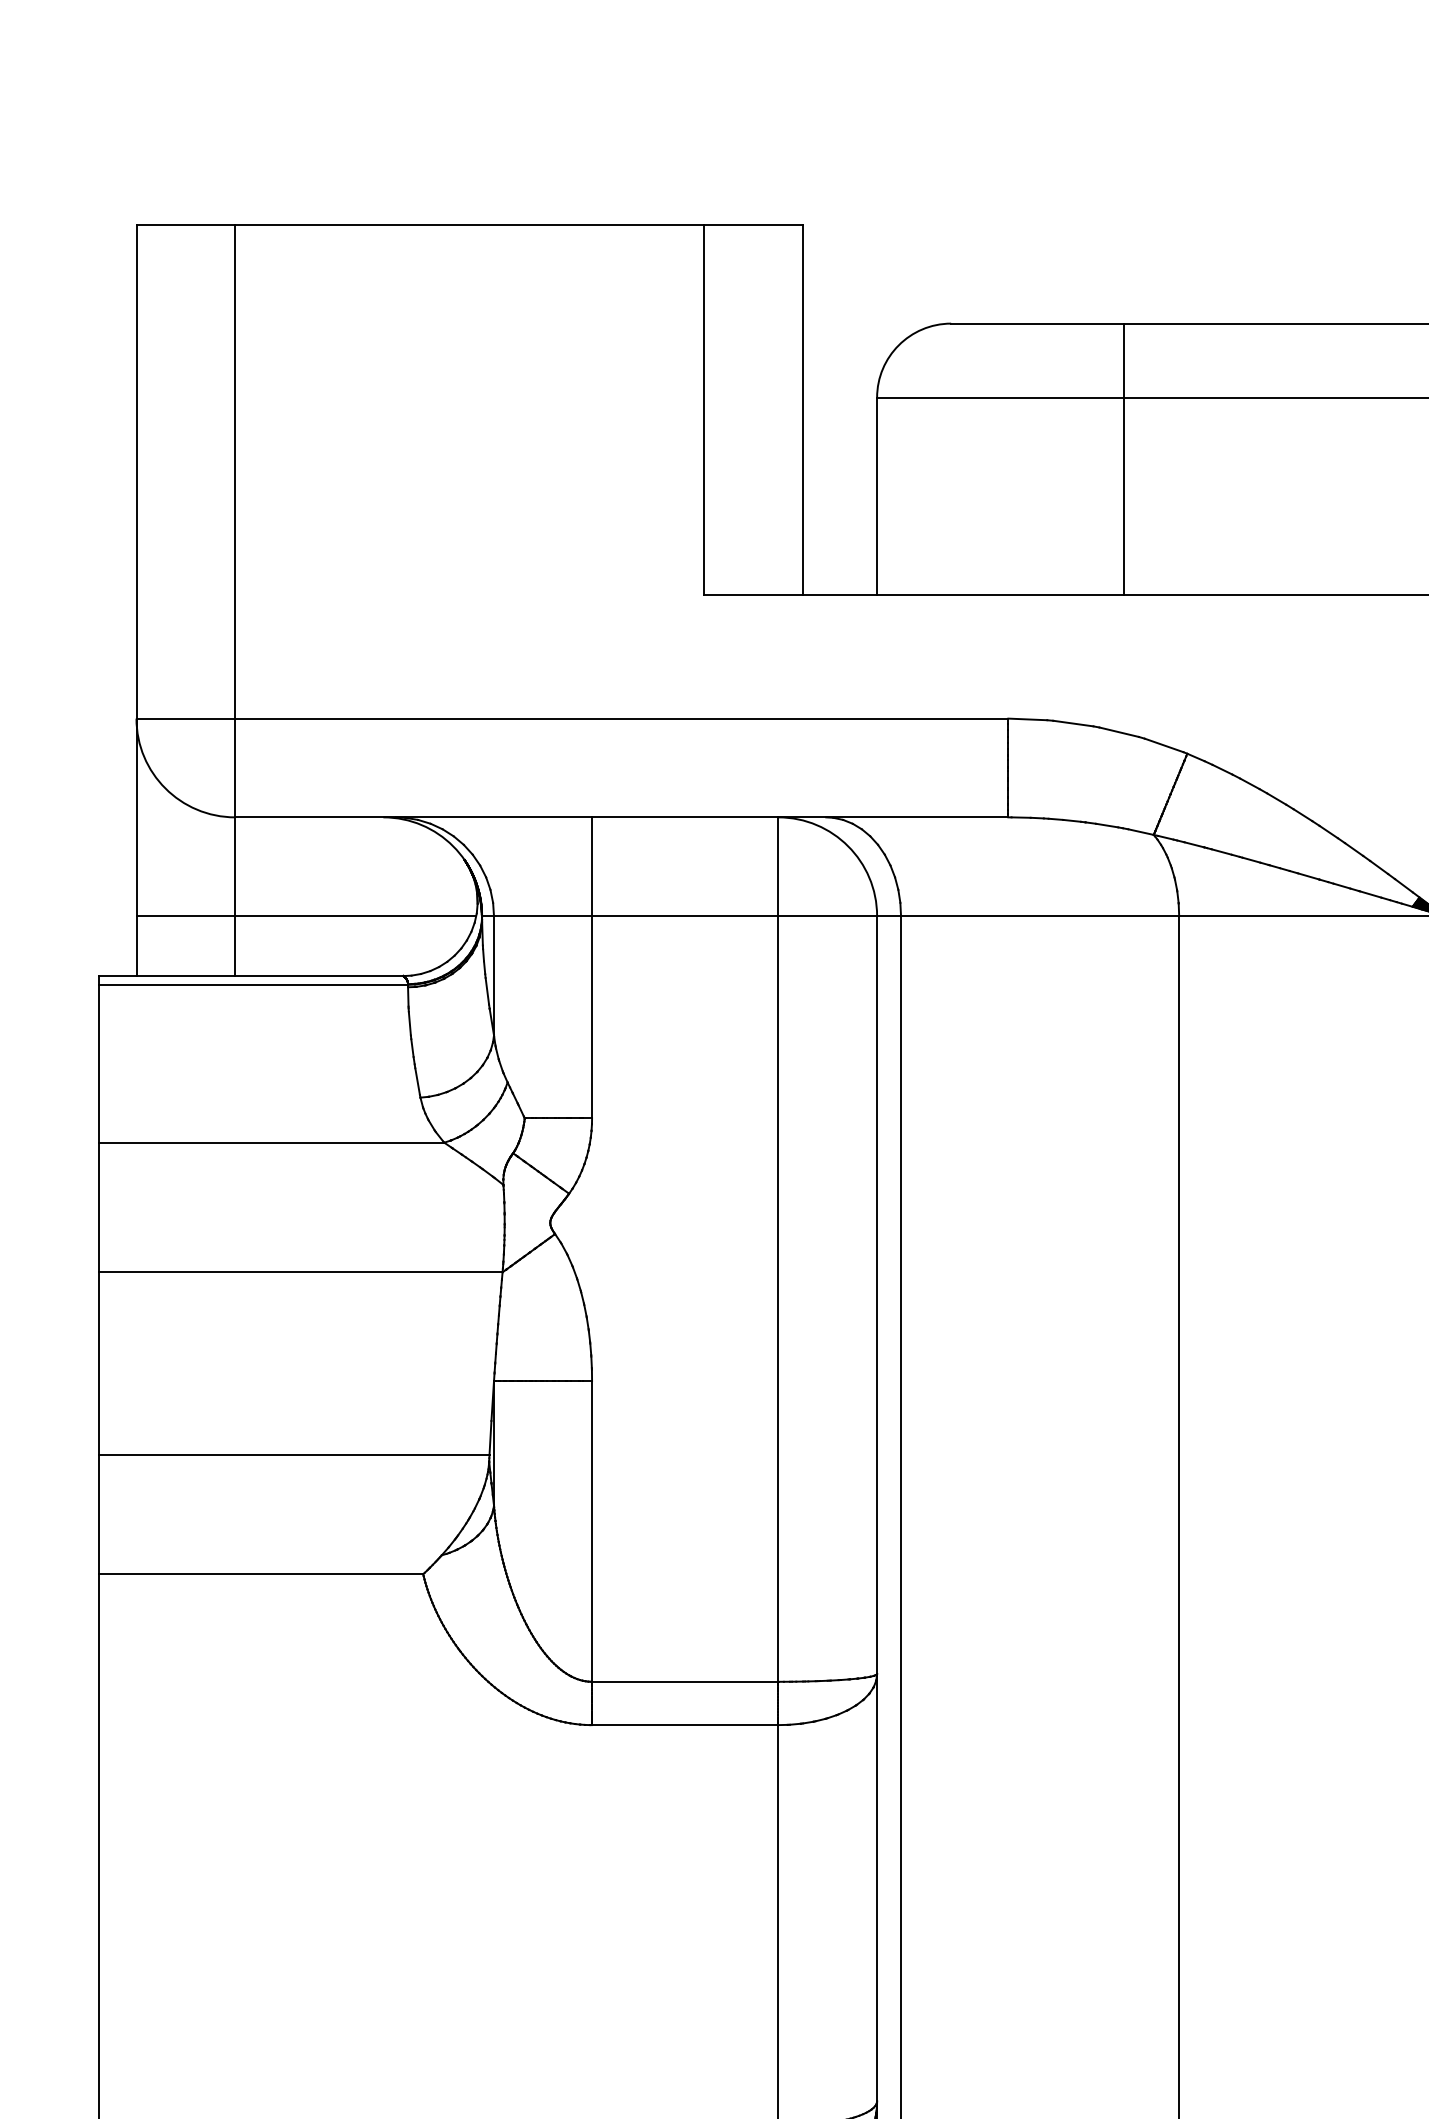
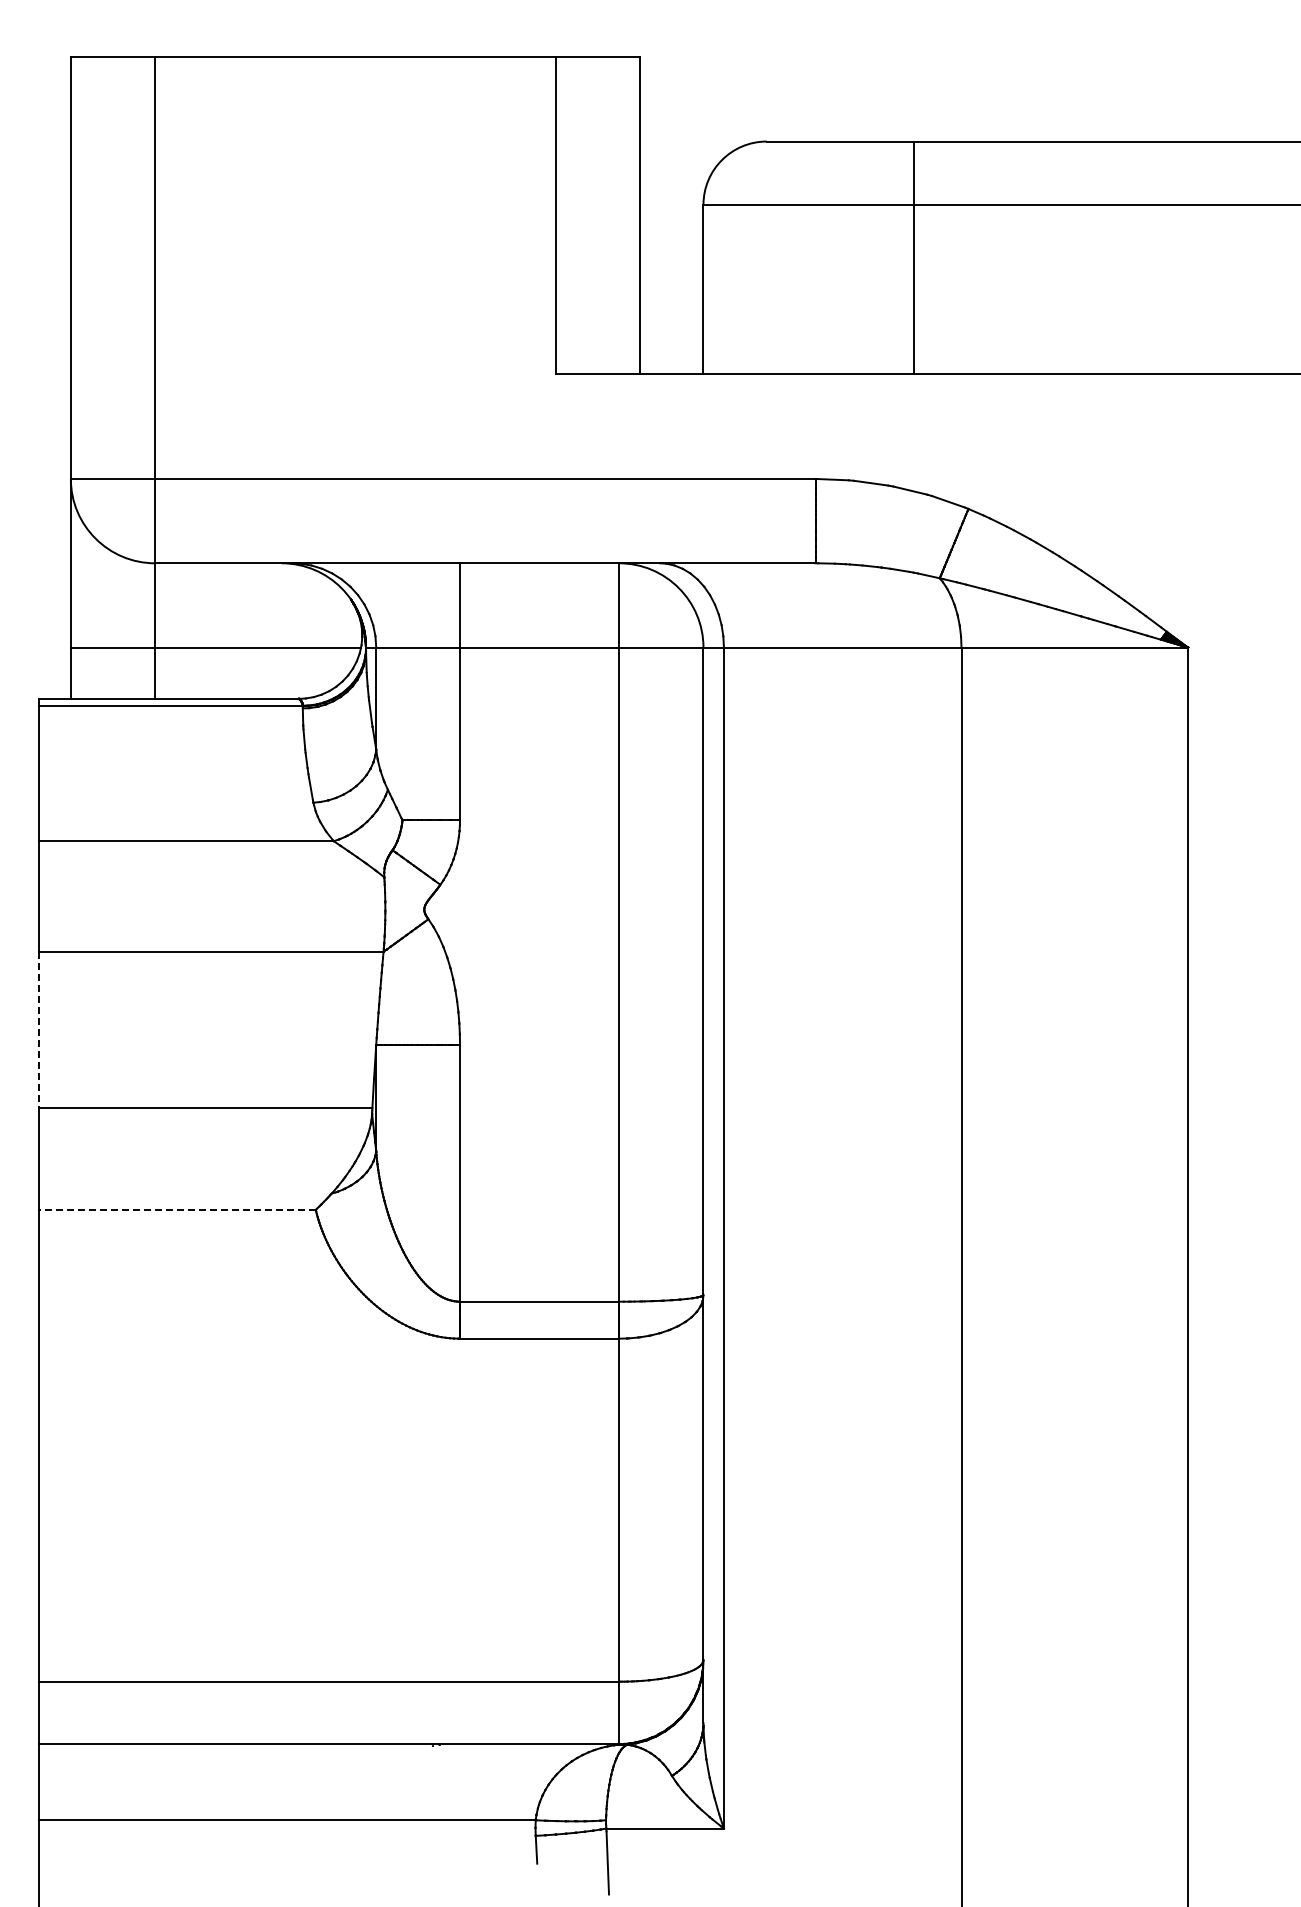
line: (99, 1364) -> (39, 1030), solid -> dashed
line: (261, 1573) -> (177, 1209), solid -> dashed

